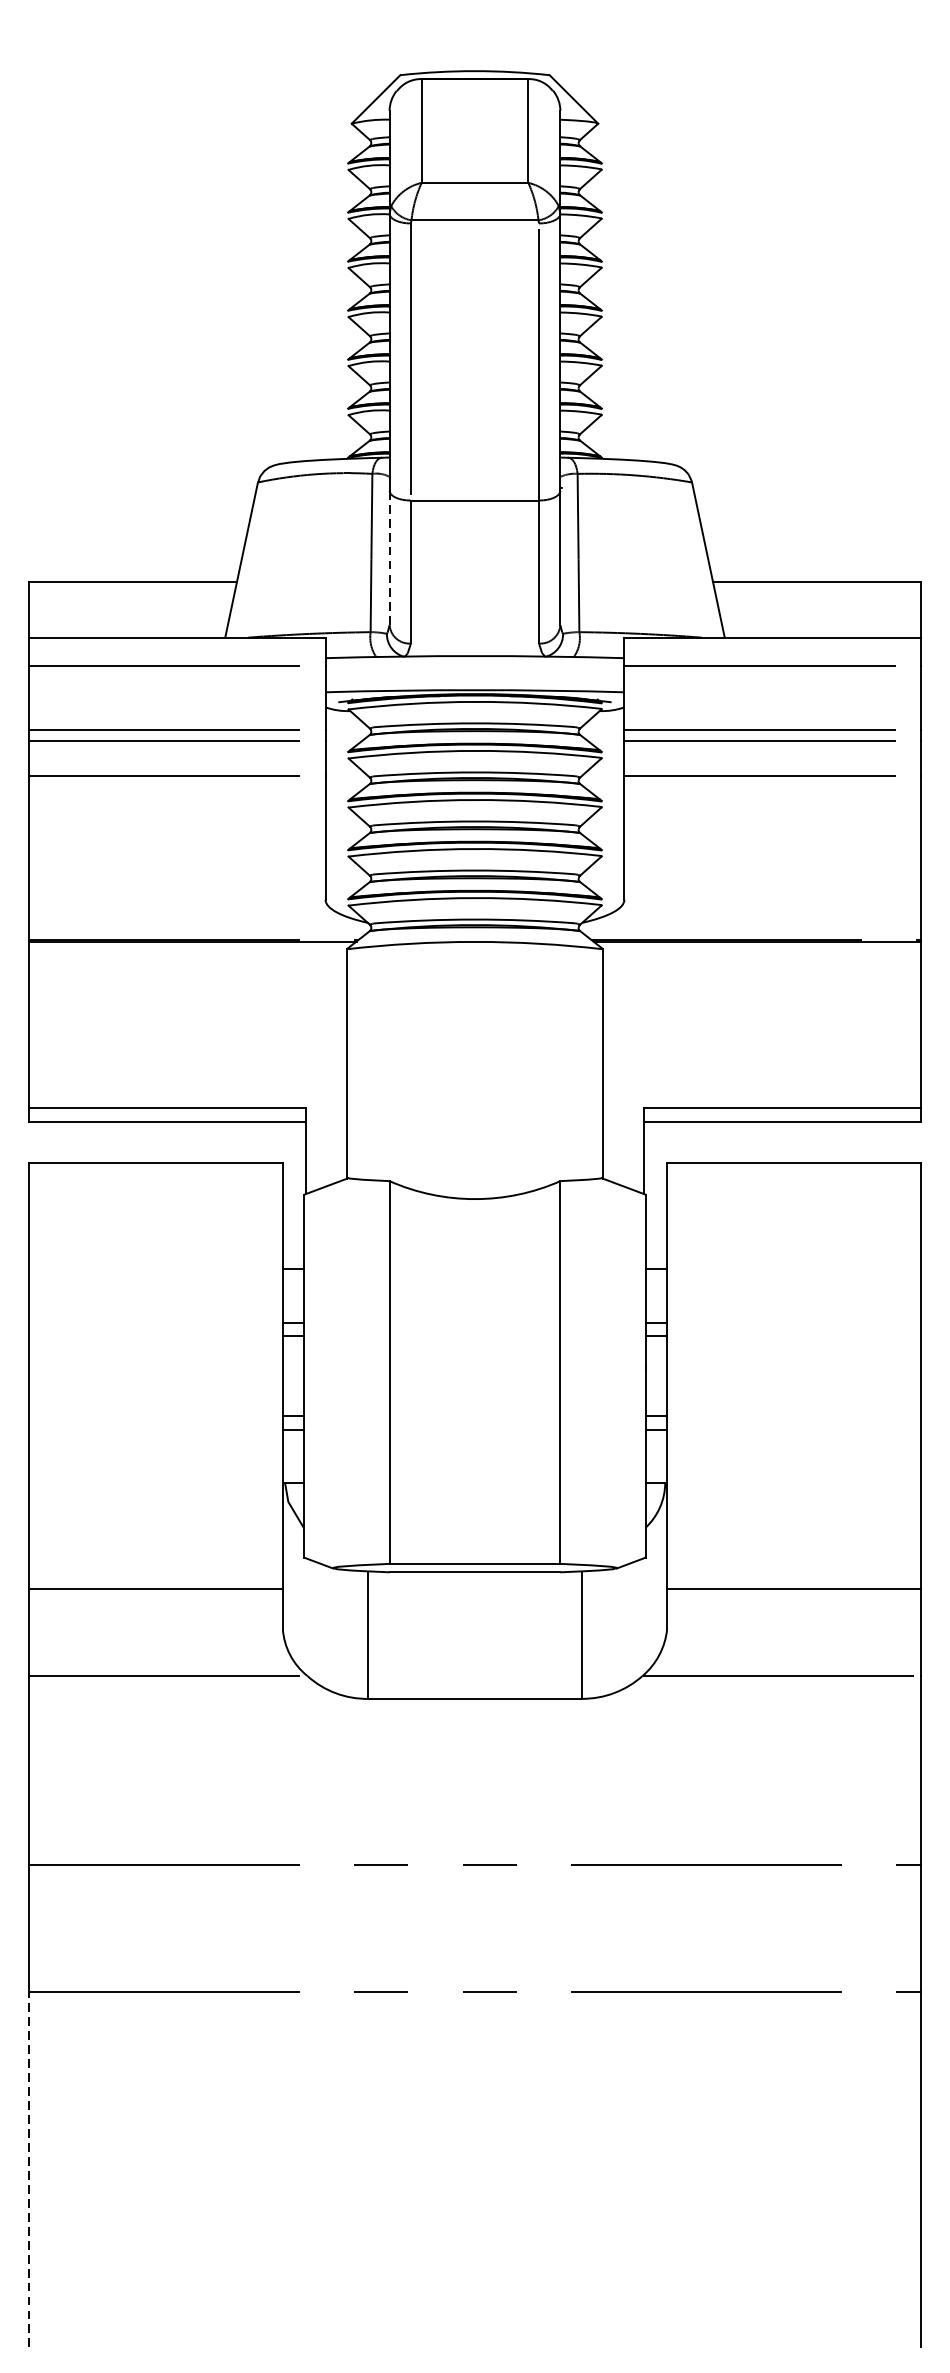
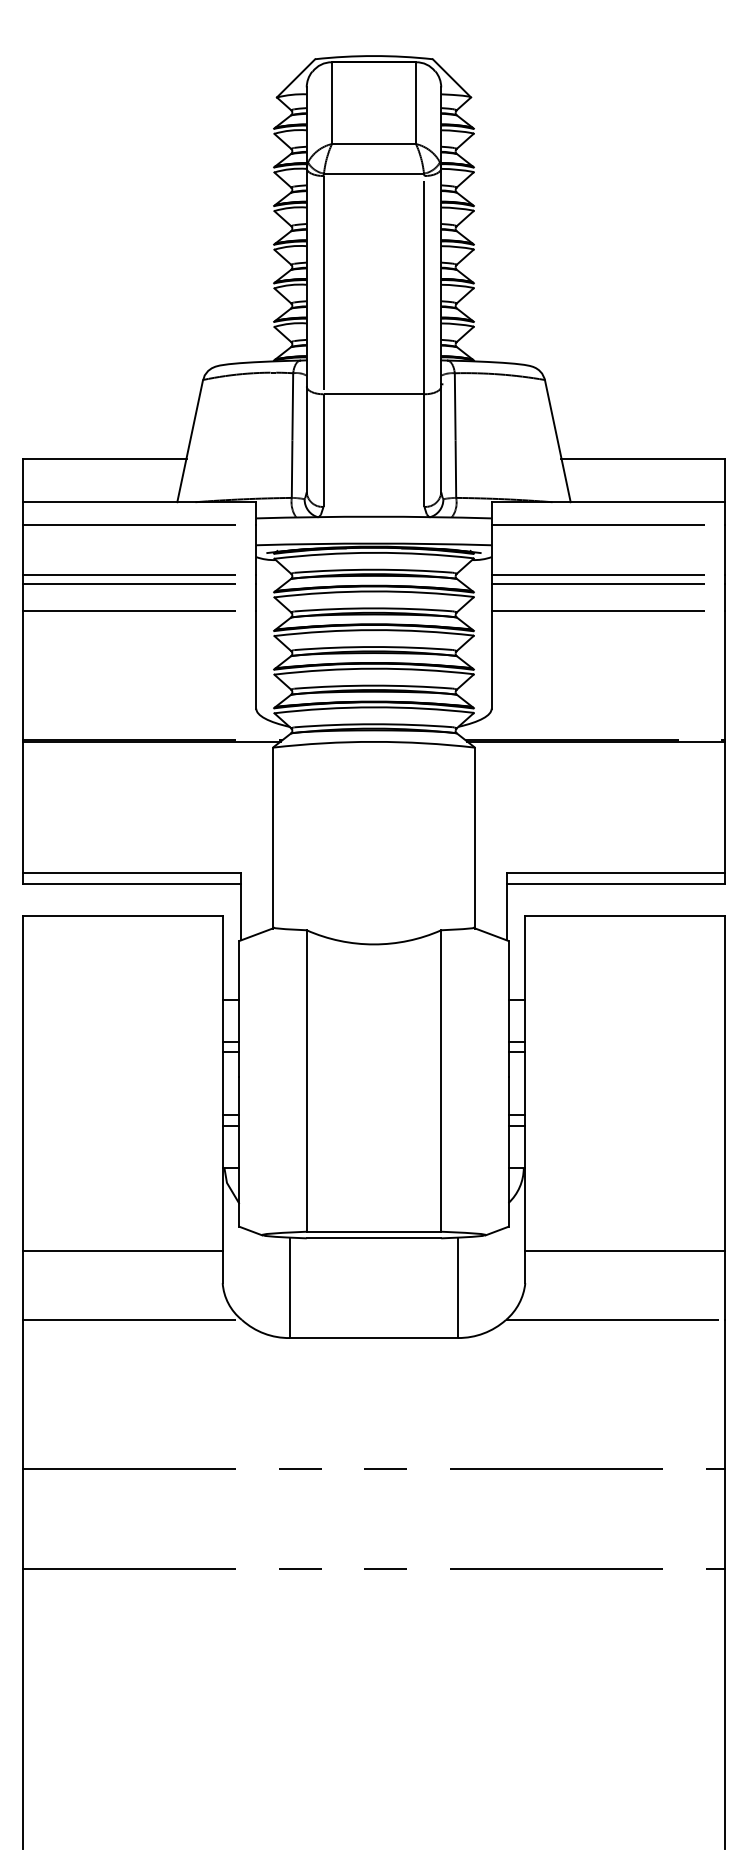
line: (389, 557) -> (306, 439), dashed -> solid
line: (28, 2169) -> (22, 1708), dashed -> solid

